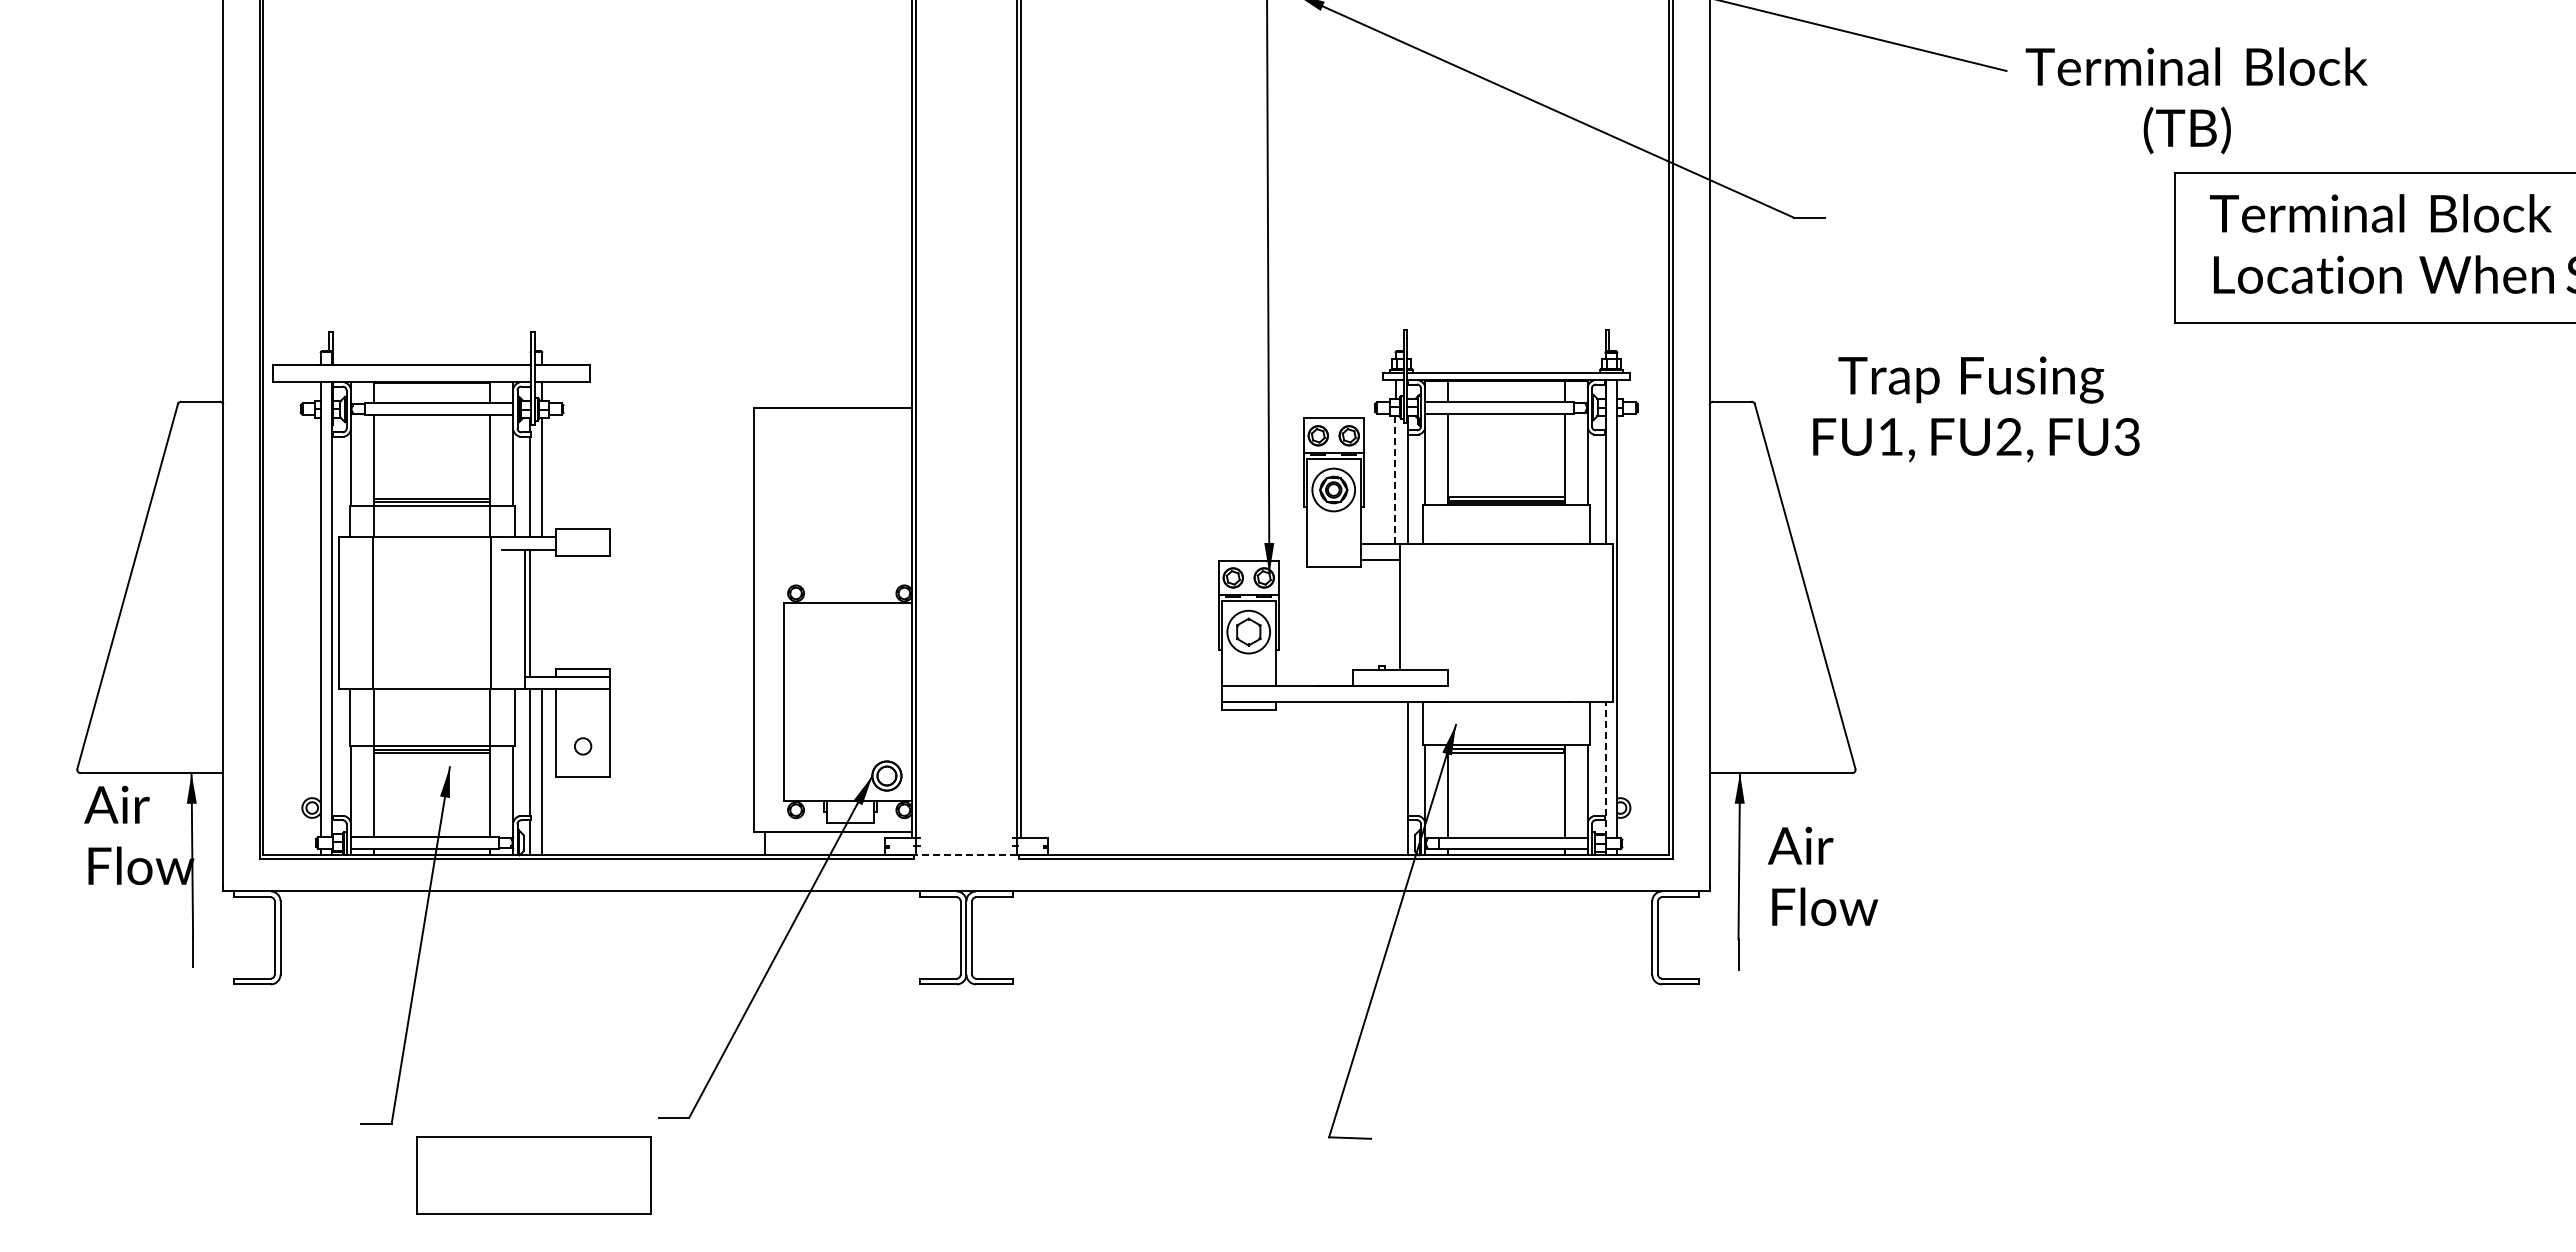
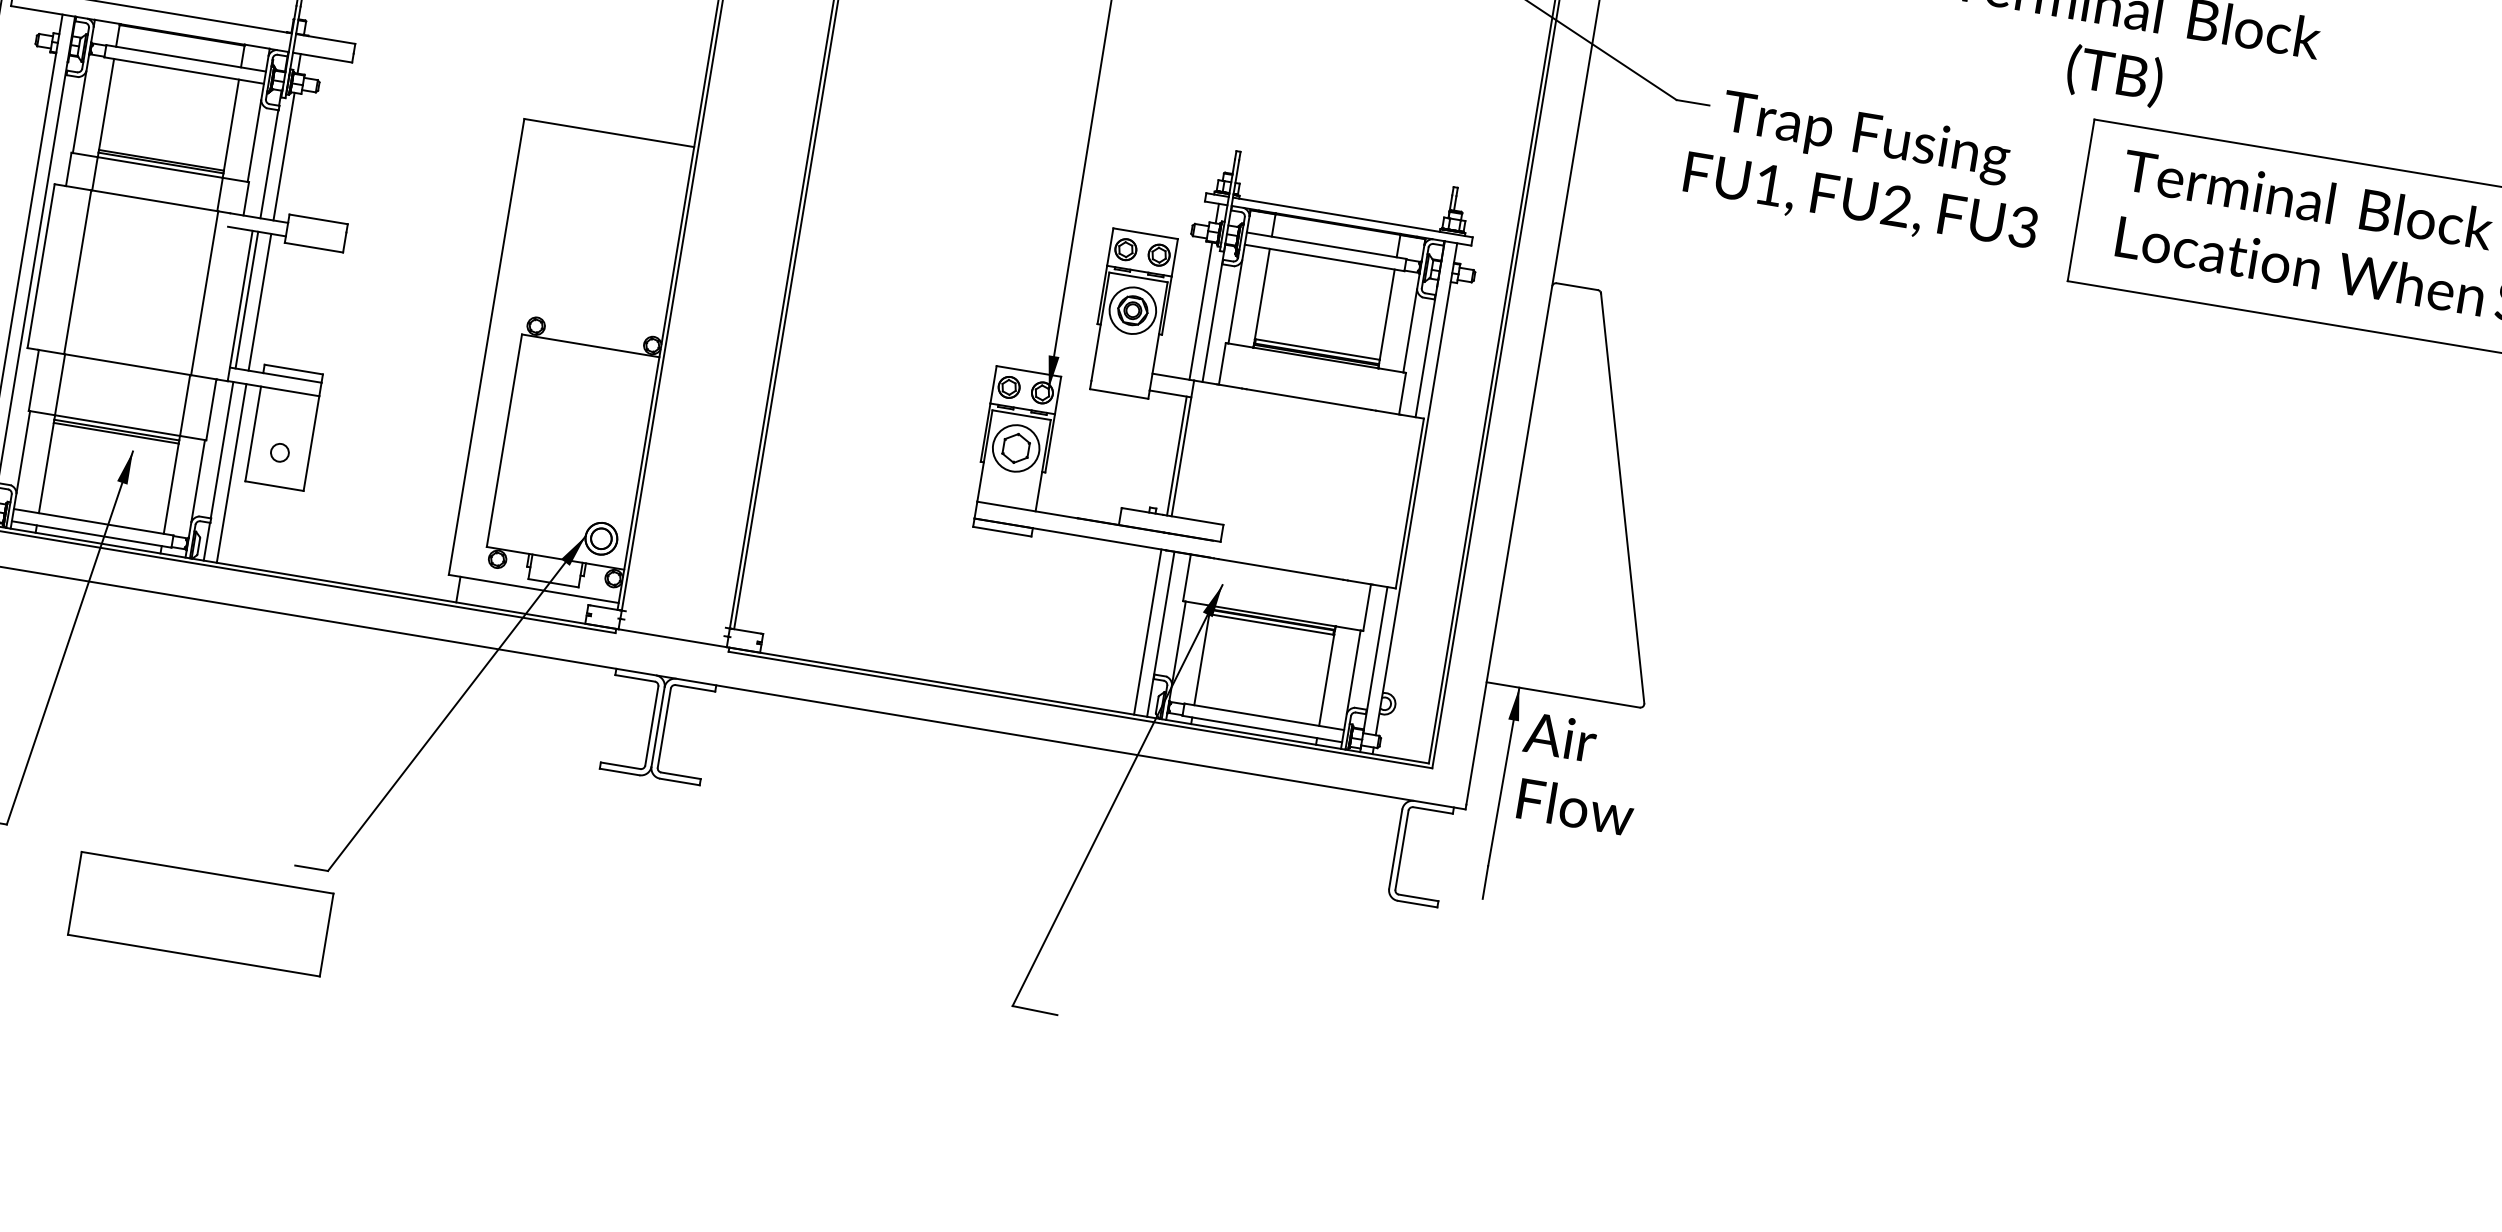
text: (1976, 409) -> (1866, 170), moved
line: (1395, 480) -> (1200, 311), dashed -> solid
line: (542, 612) -> (260, 301), added
line: (1395, 614) -> (1177, 455), added
line: (1605, 769) -> (1375, 659), dashed -> solid
line: (1395, 778) -> (1147, 631), added
line: (965, 855) -> (671, 638), dashed -> solid
text: (1823, 876) -> (1579, 774), moved
part: (533, 1175) -> (200, 913), moved

